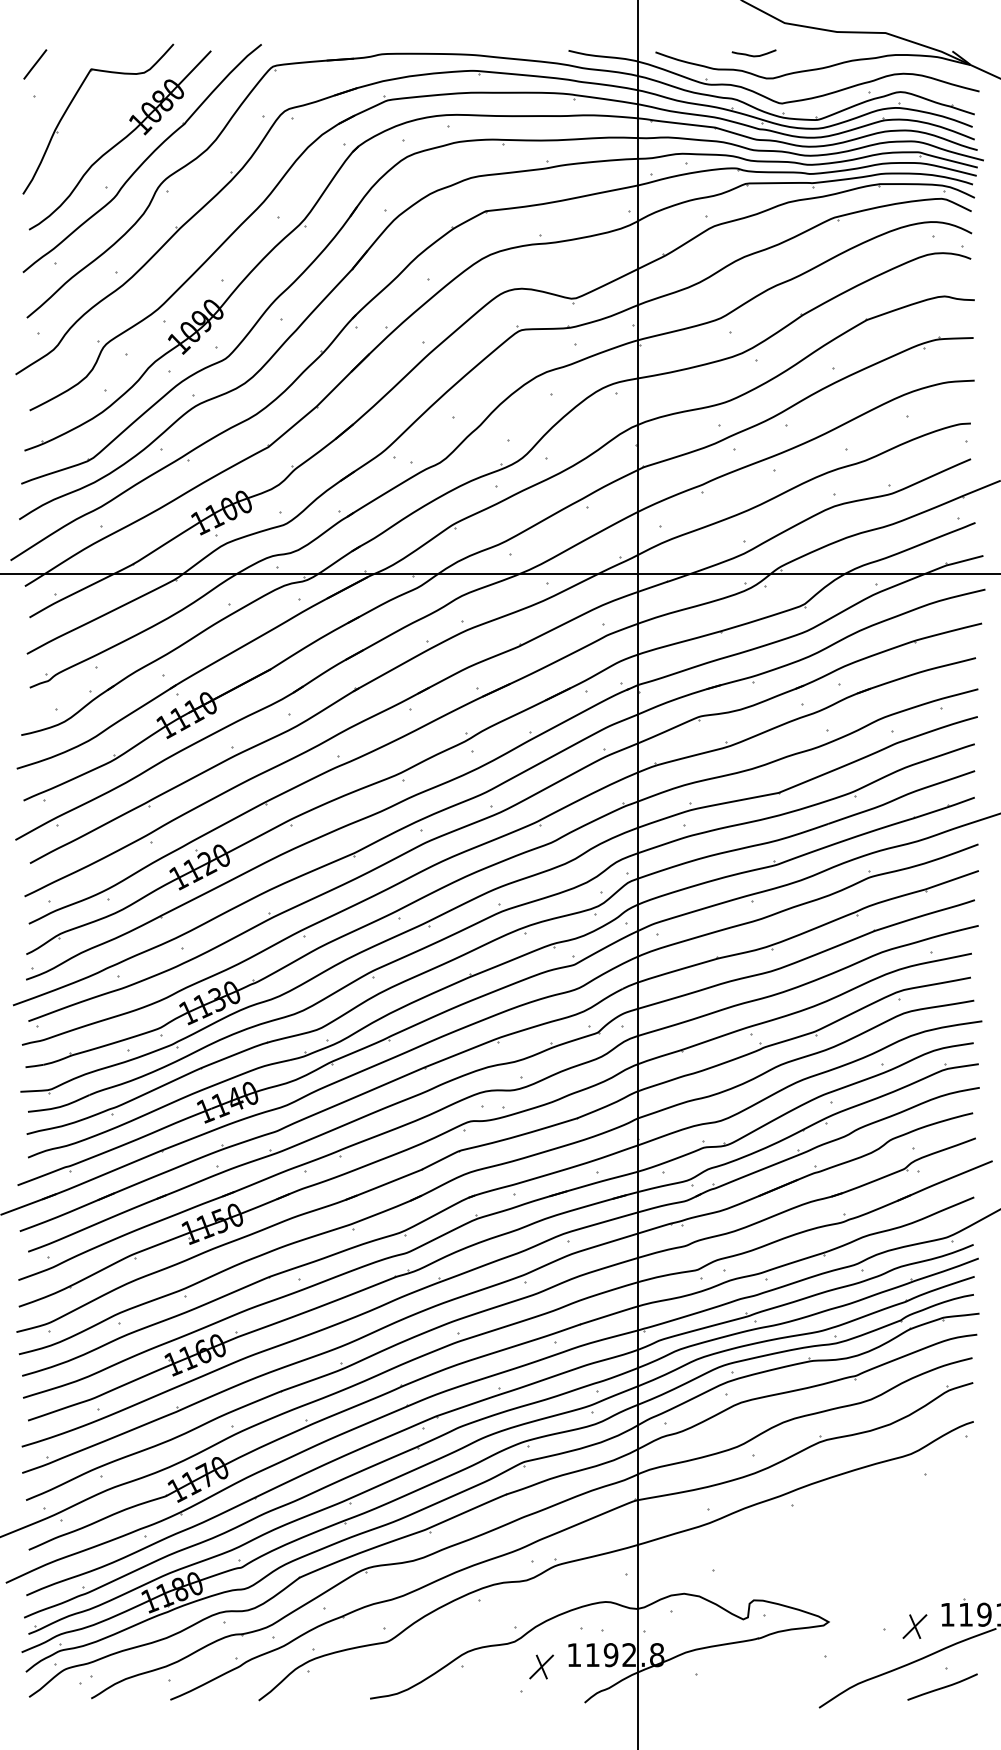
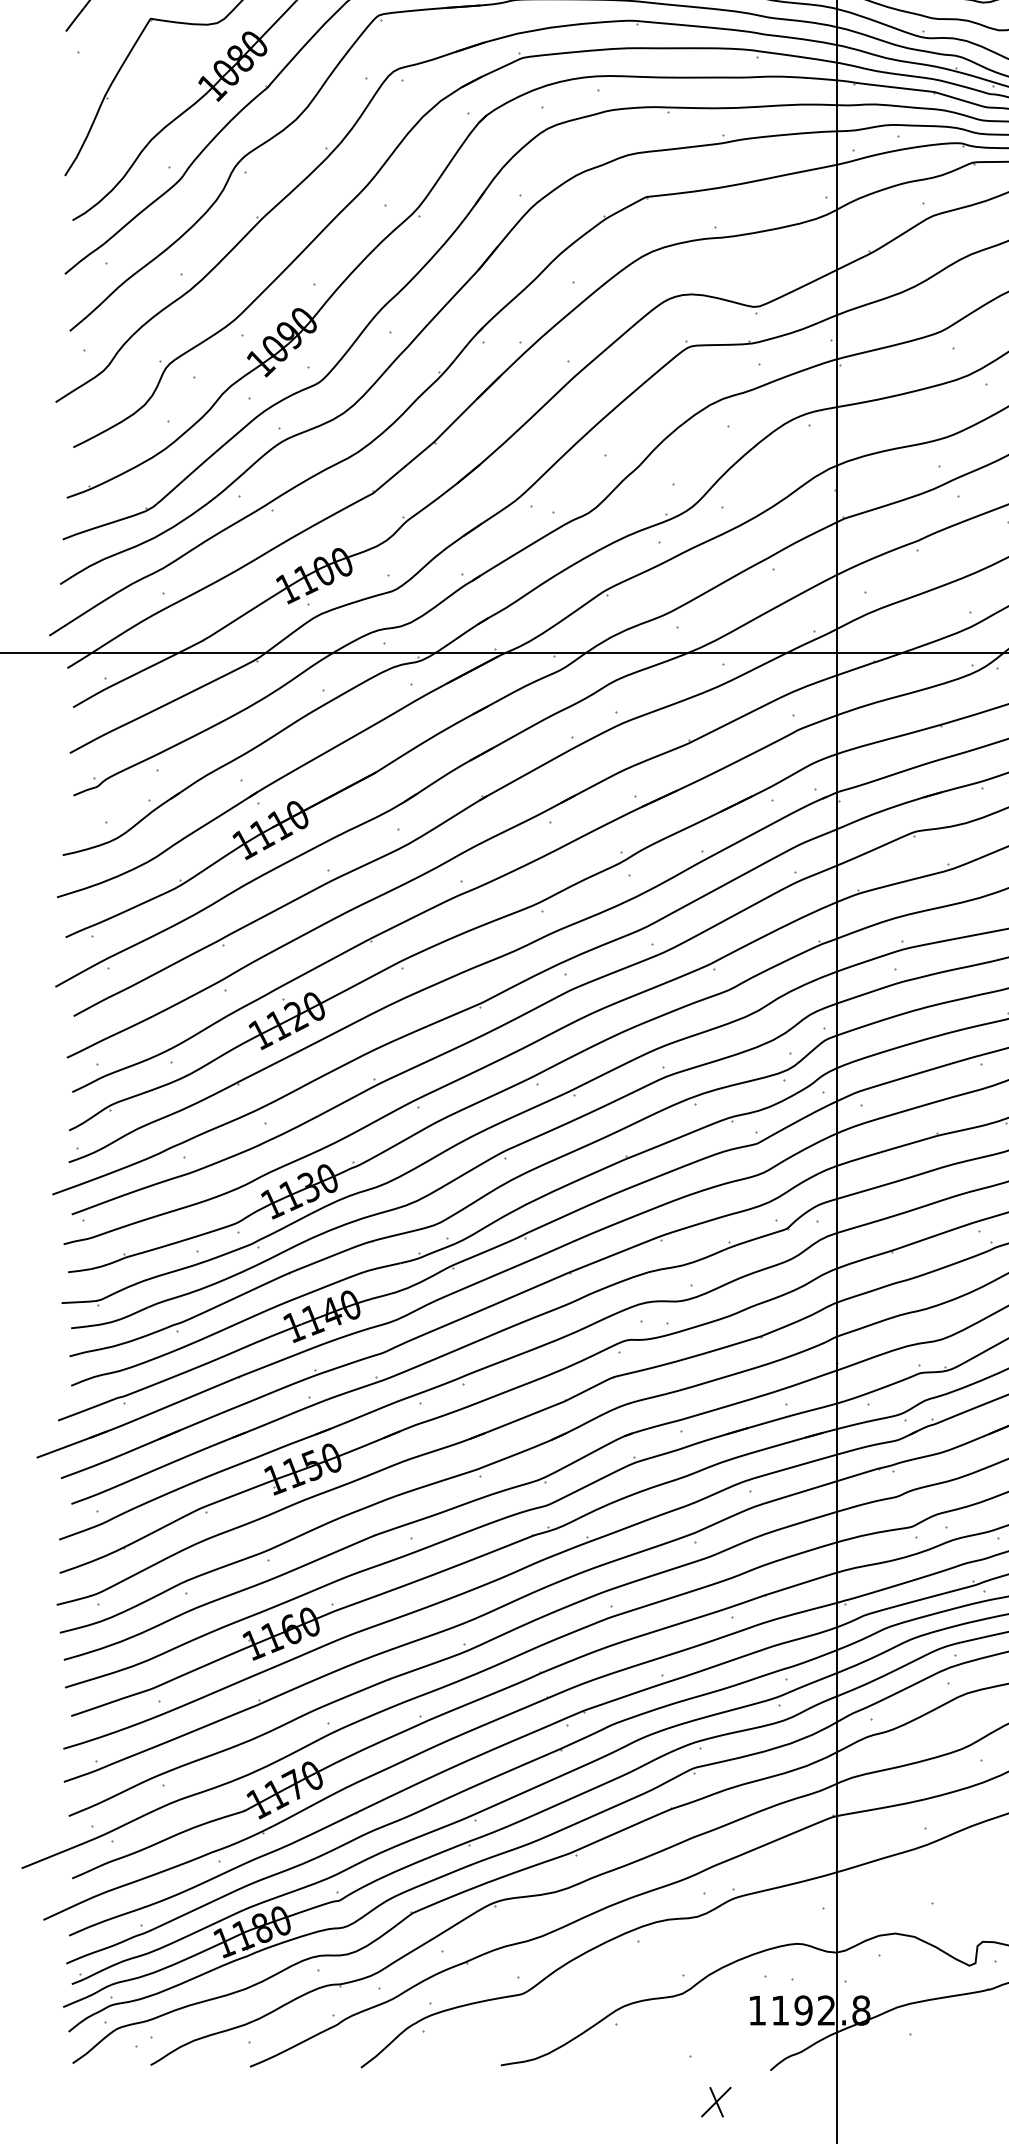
part: (541, 1666) -> (716, 2101), moved

